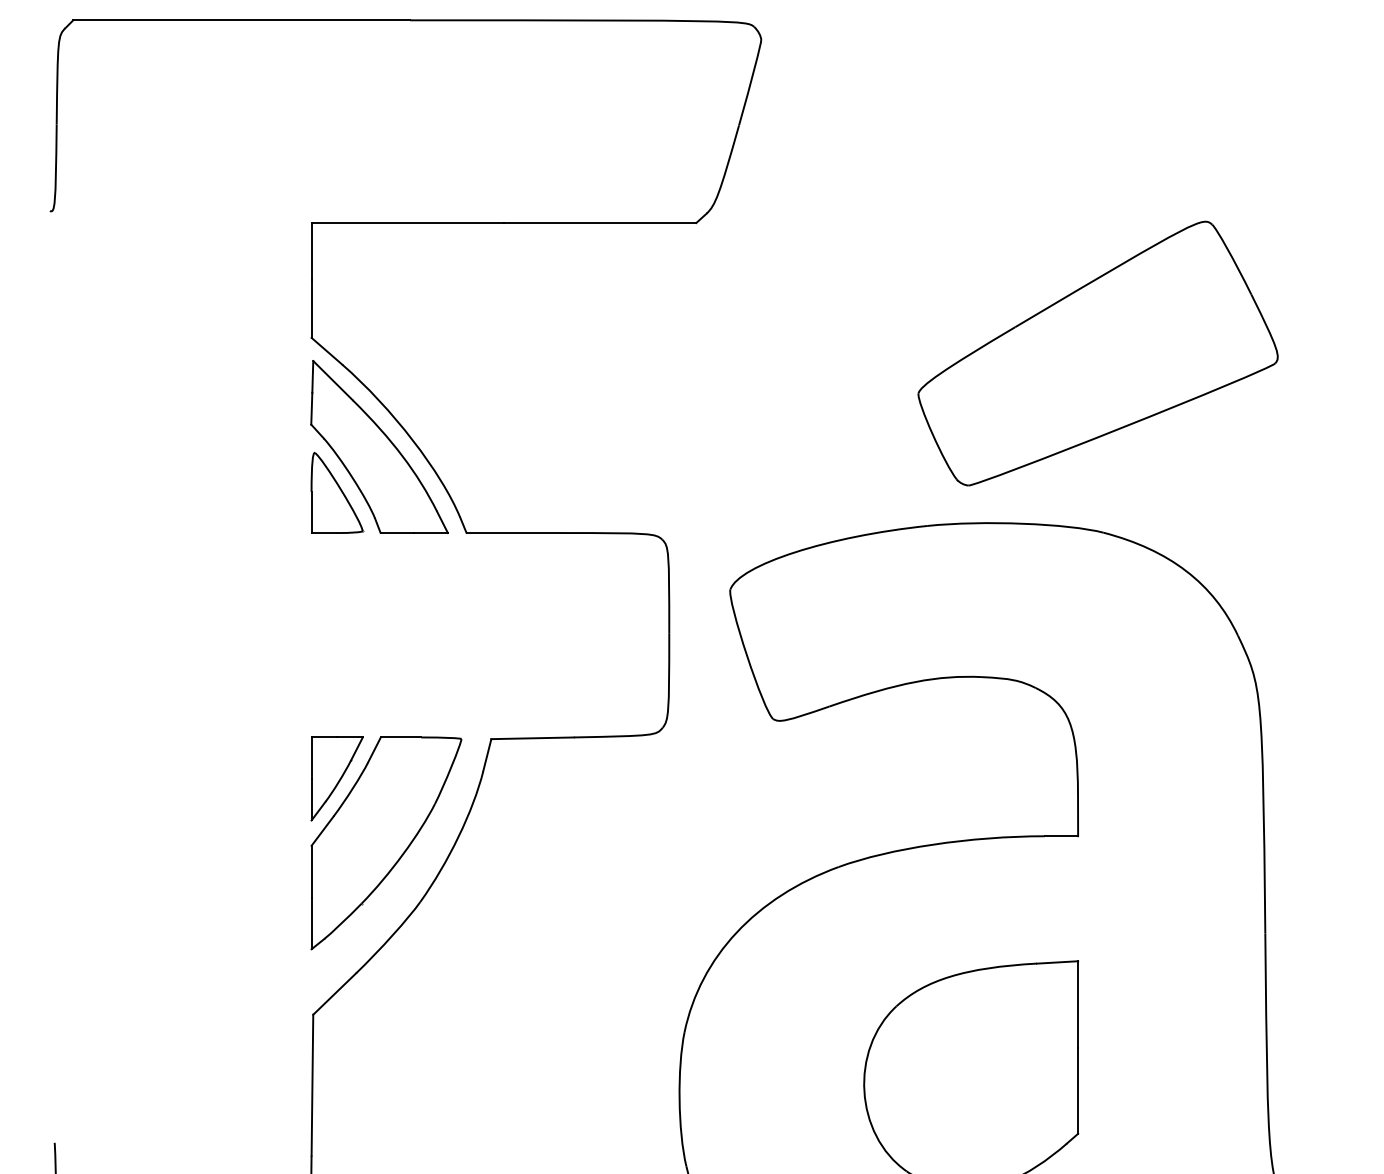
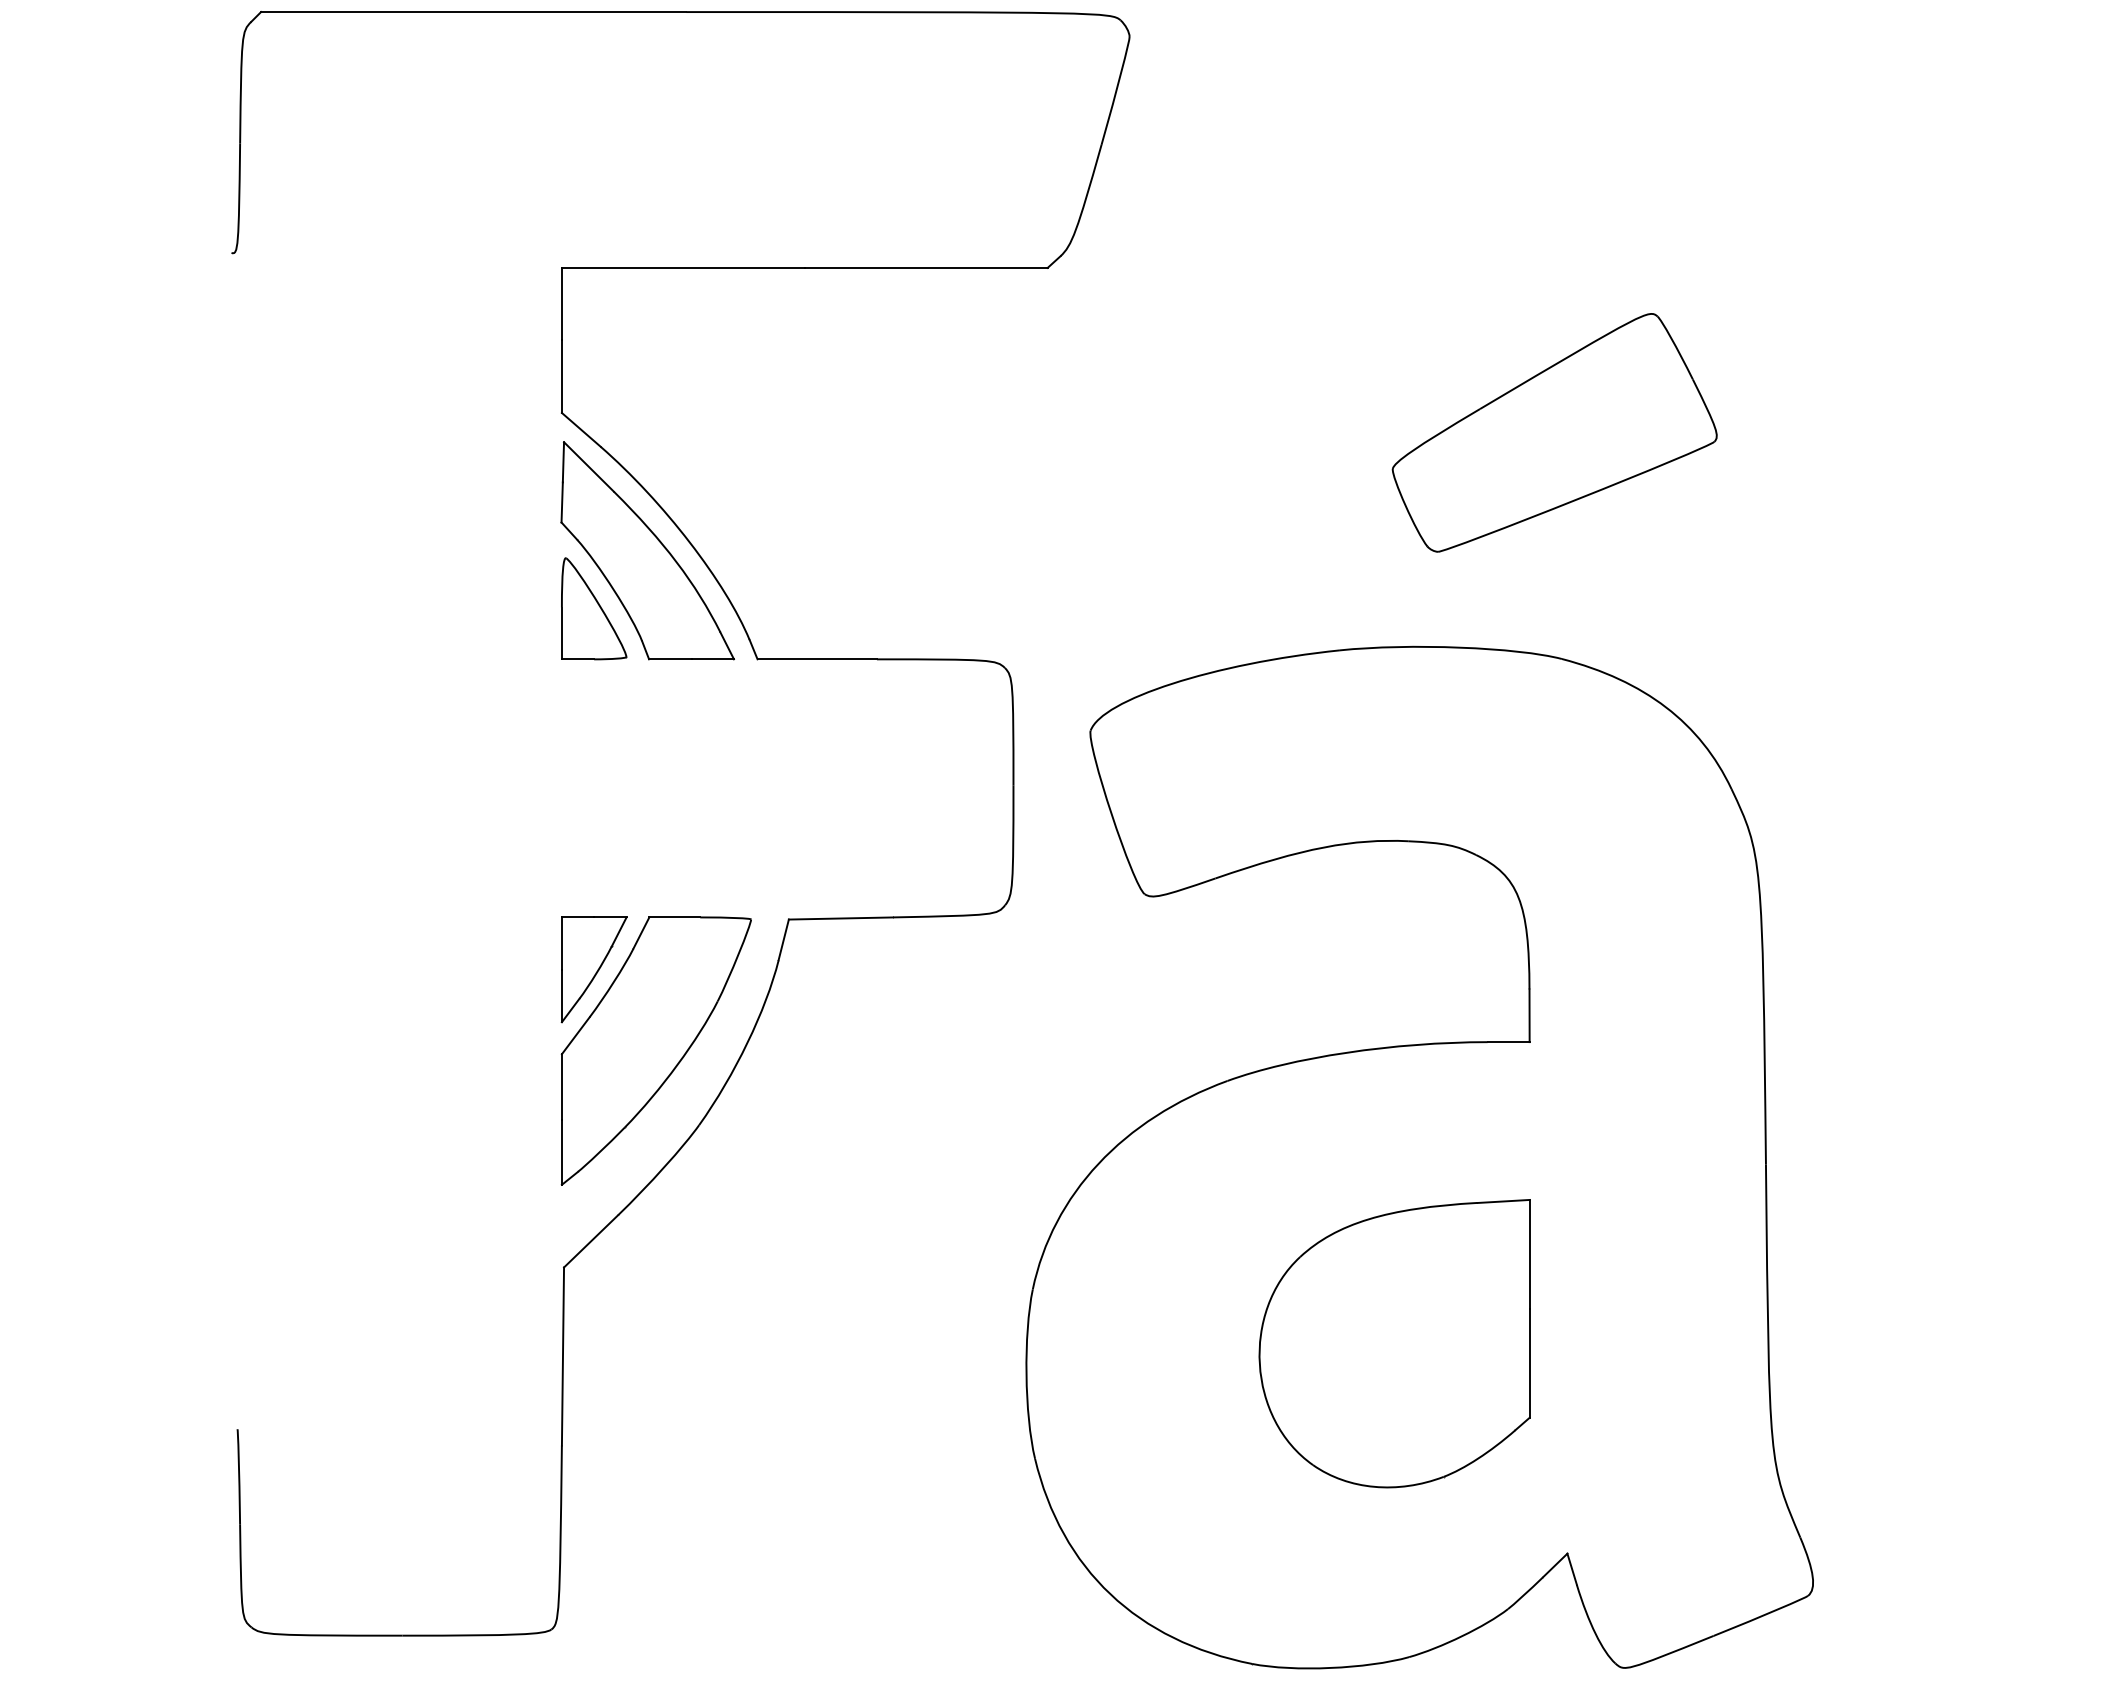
part: (1097, 353) -> (1554, 432), size x0.71

